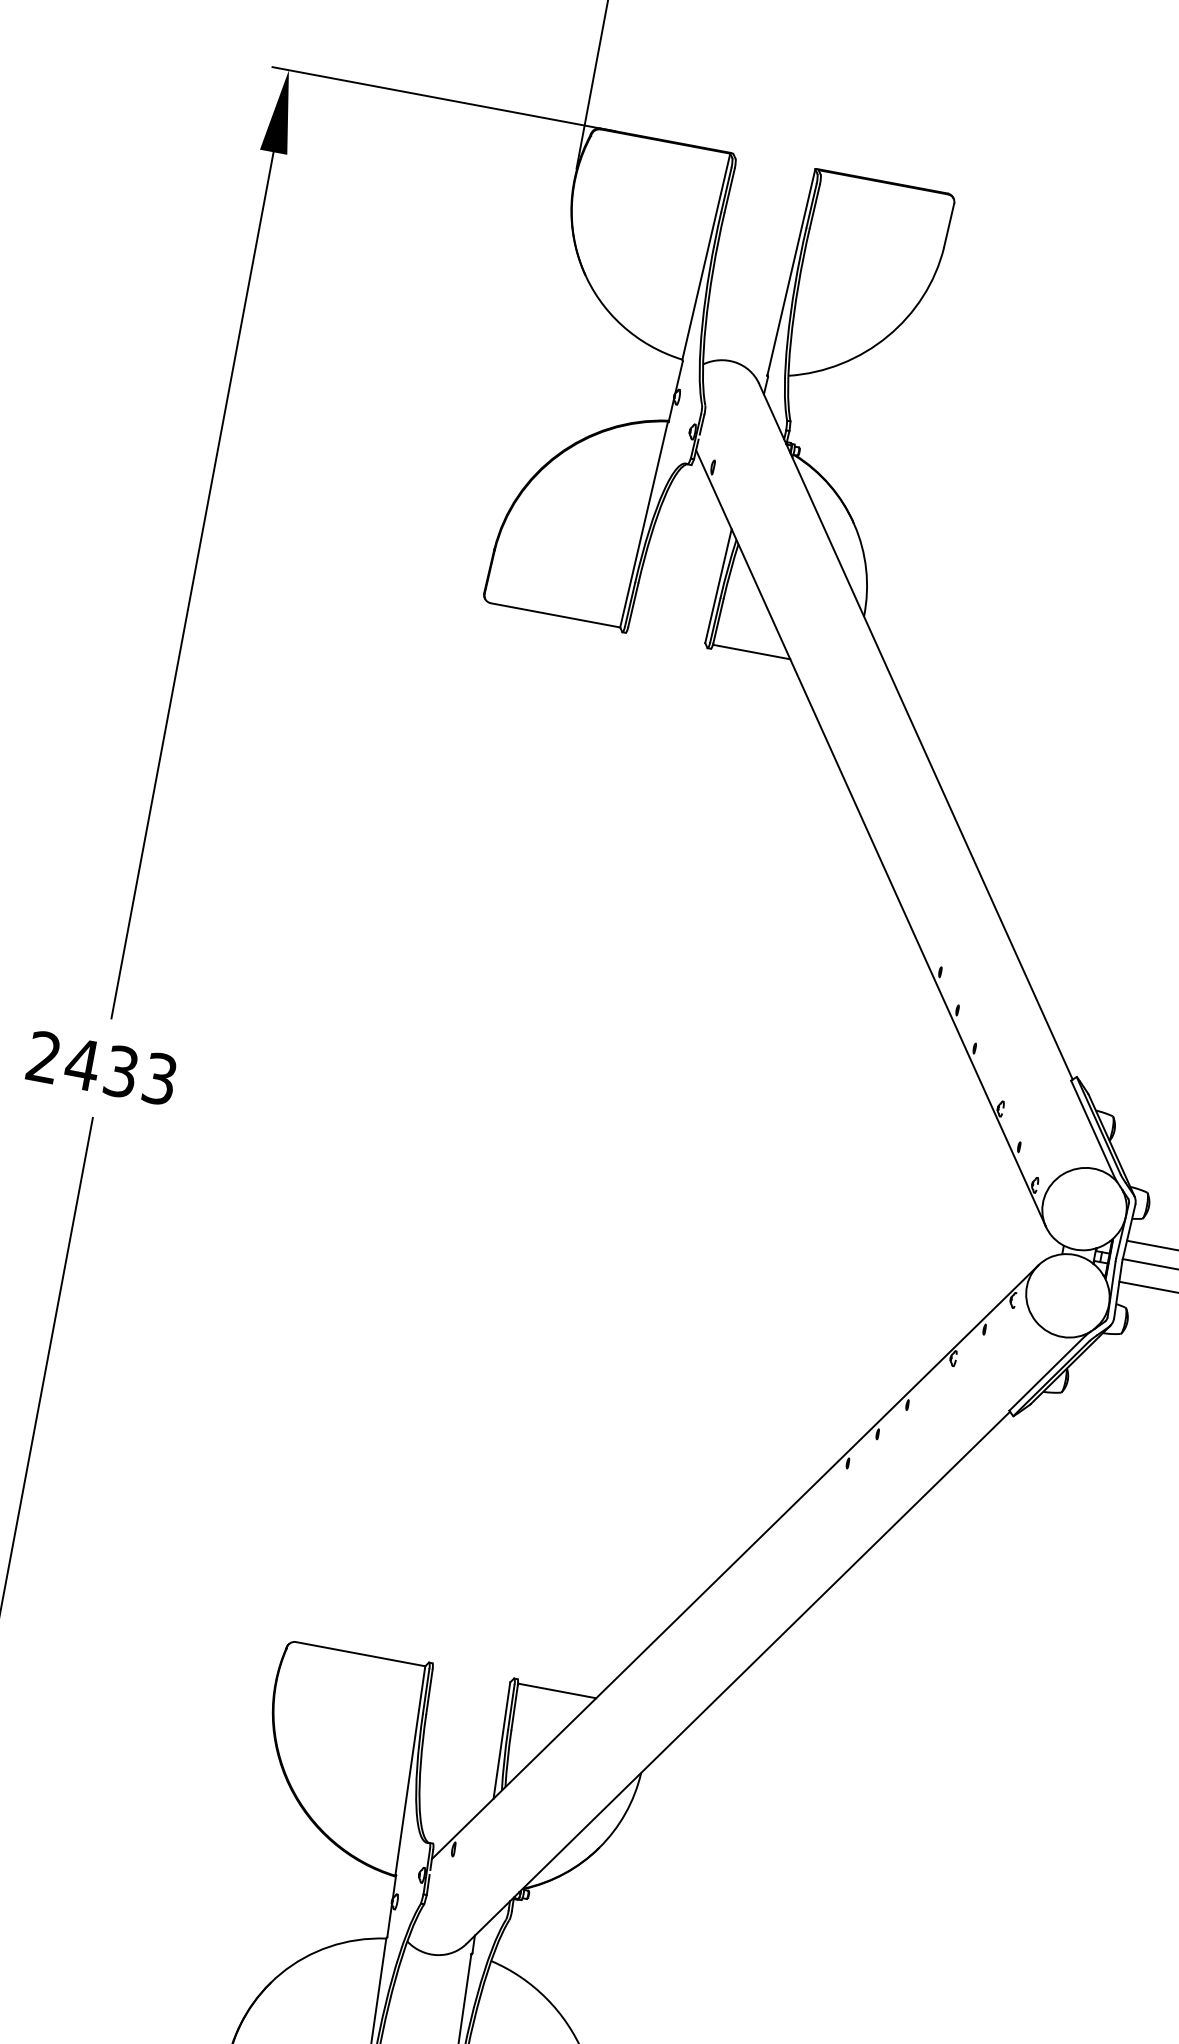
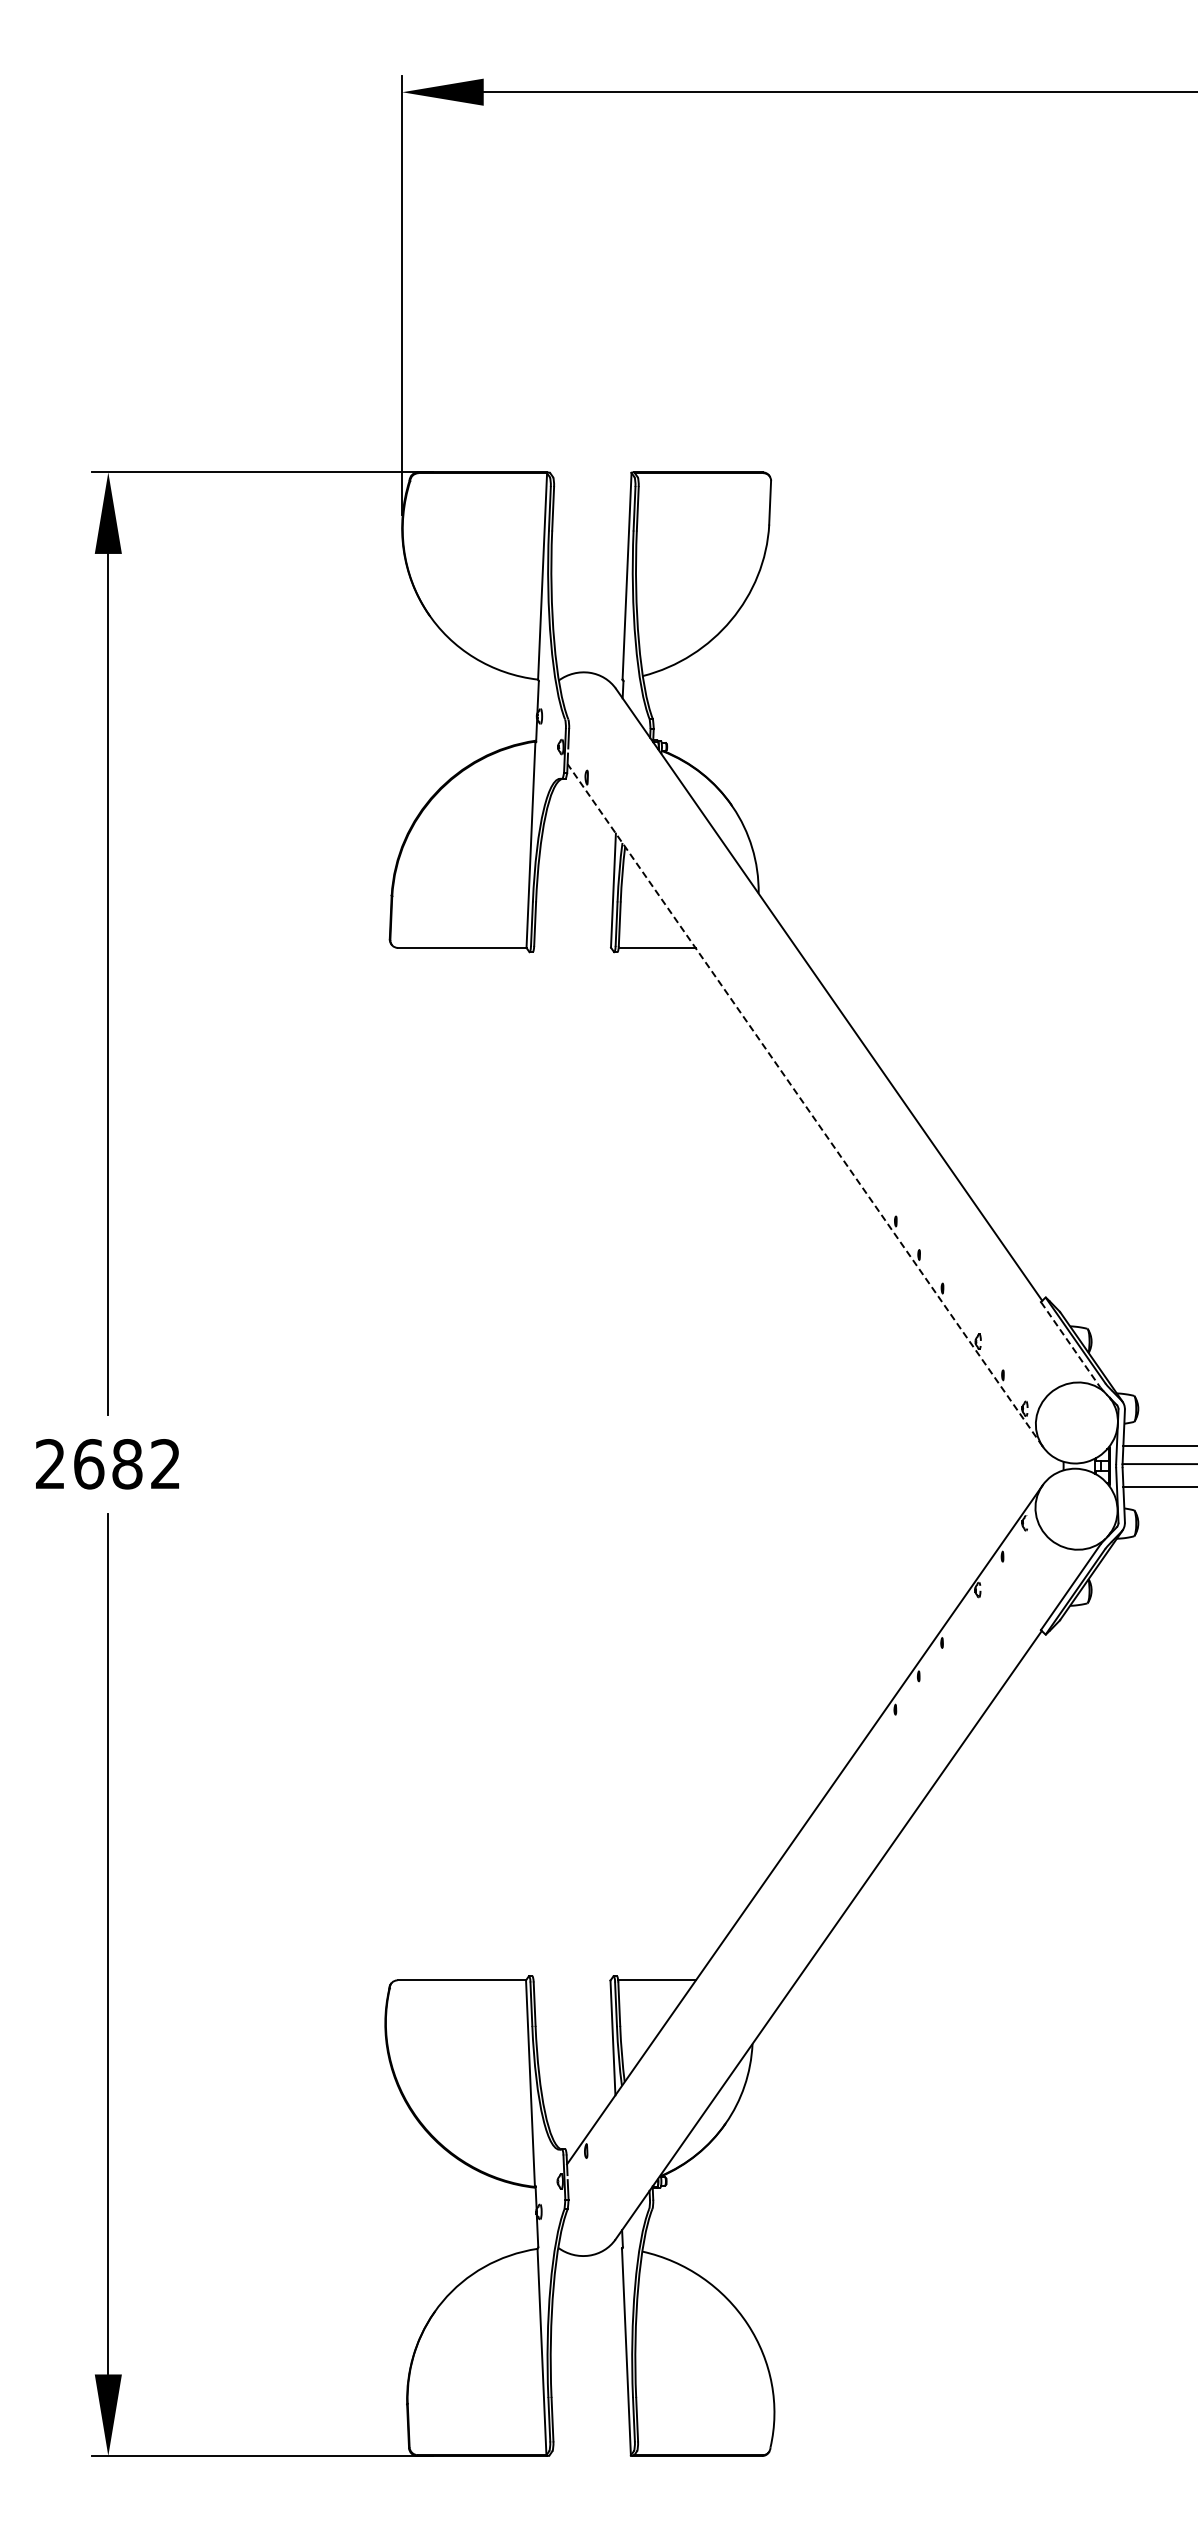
line: (871, 838) -> (805, 1105), solid -> dashed
text: (120, 1071) -> (126, 1464), 2433 -> 2682
line: (1092, 1129) -> (1070, 1345), solid -> dashed

